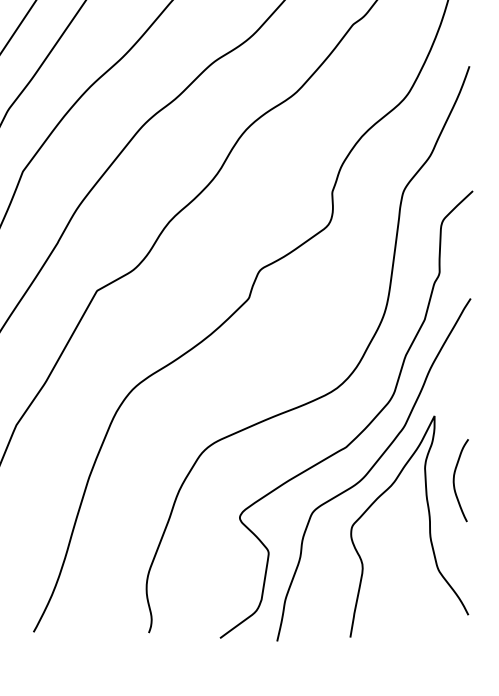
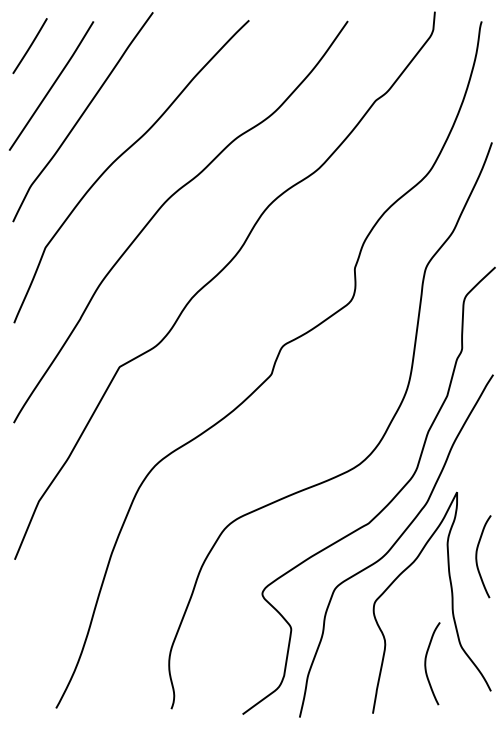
curve: (403, 587) -> (426, 663), added

